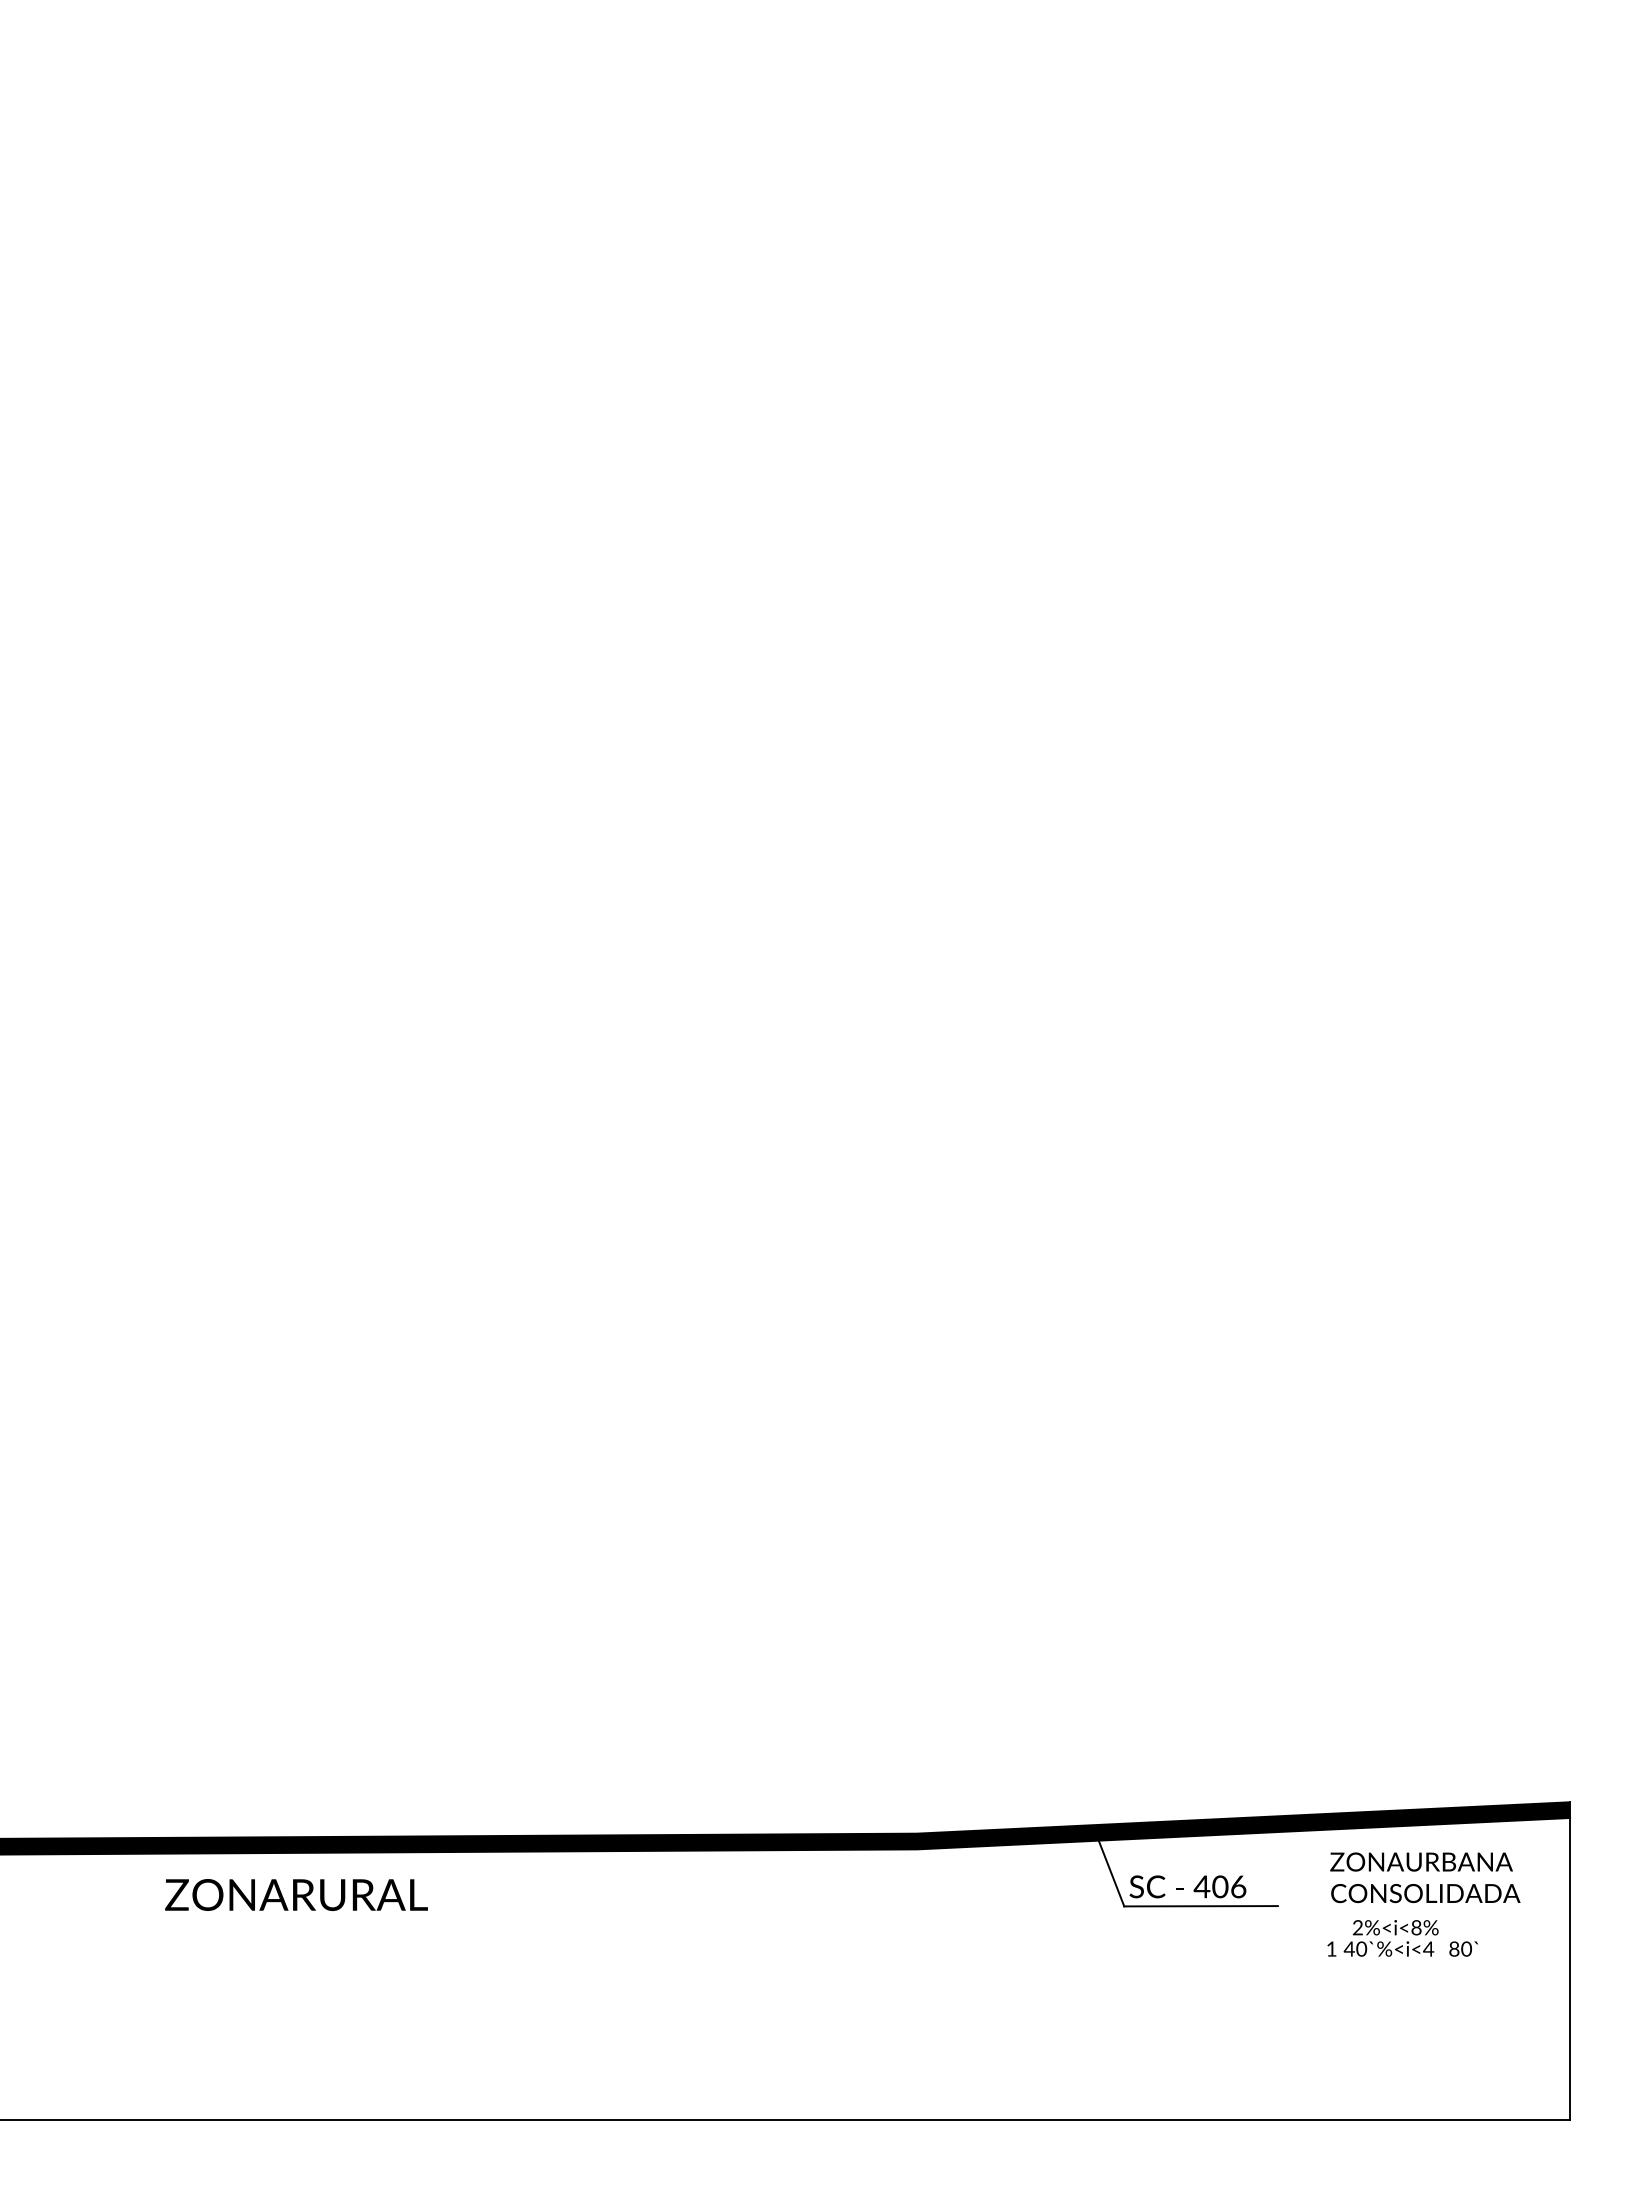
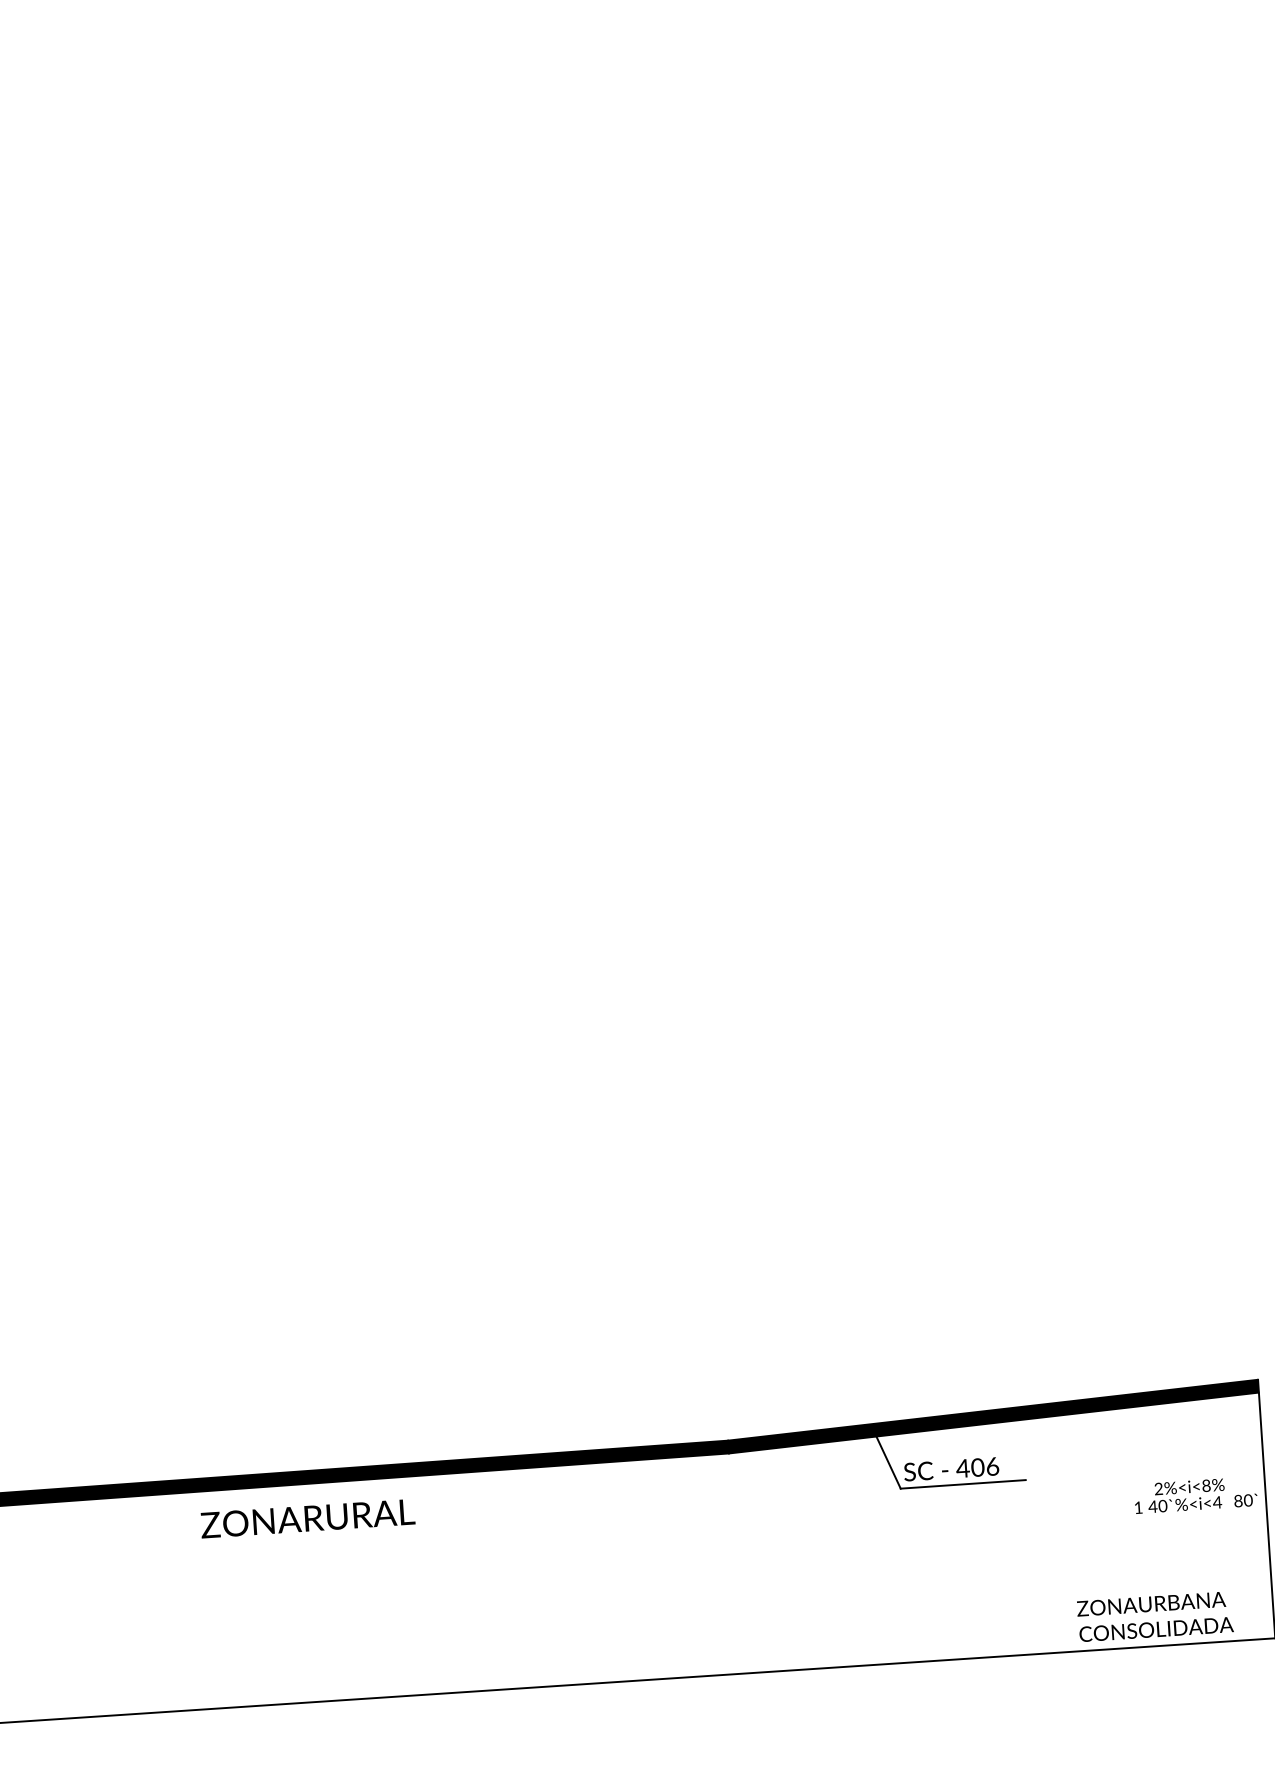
text: (1425, 1877) -> (1155, 1616), moved
text: (296, 1894) -> (307, 1518), moved
text: (1402, 1938) -> (1195, 1495), moved

